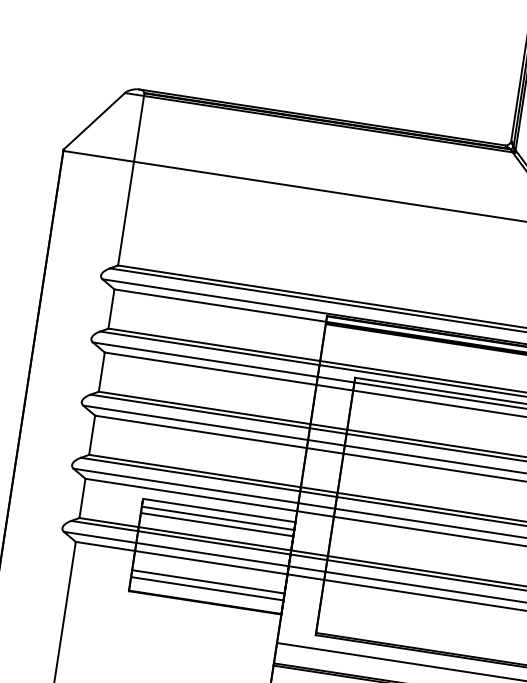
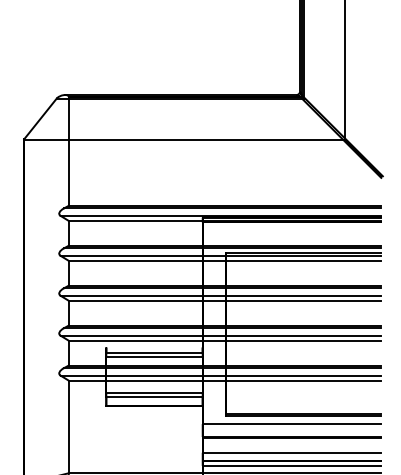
line: (219, 510) -> (154, 347), removed

